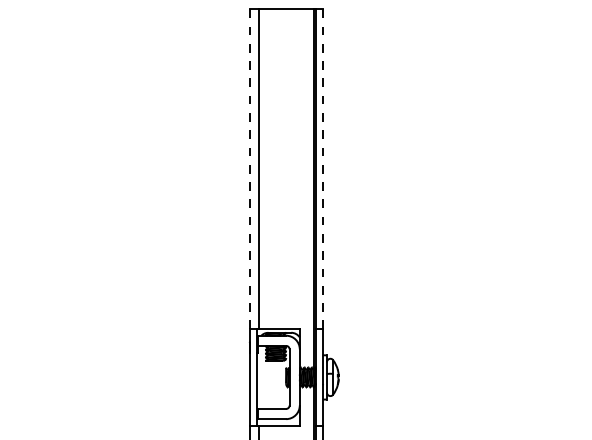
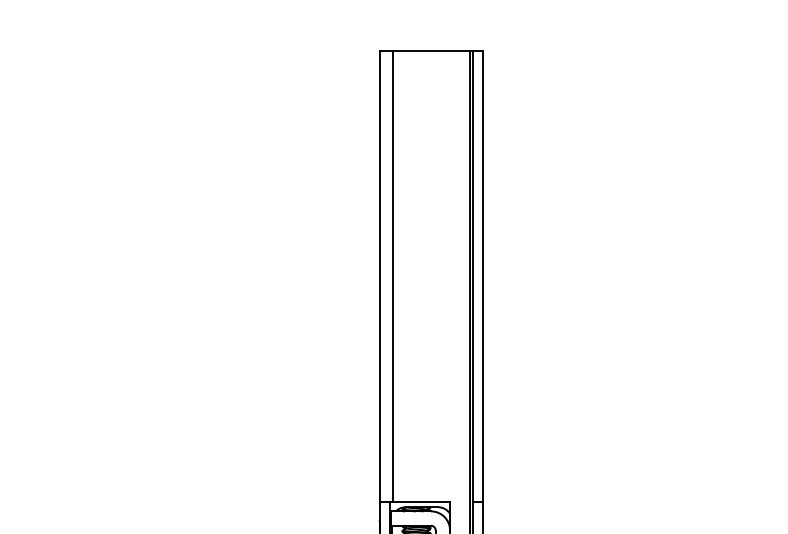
line: (250, 169) -> (380, 277), dashed -> solid
line: (322, 169) -> (482, 277), dashed -> solid

